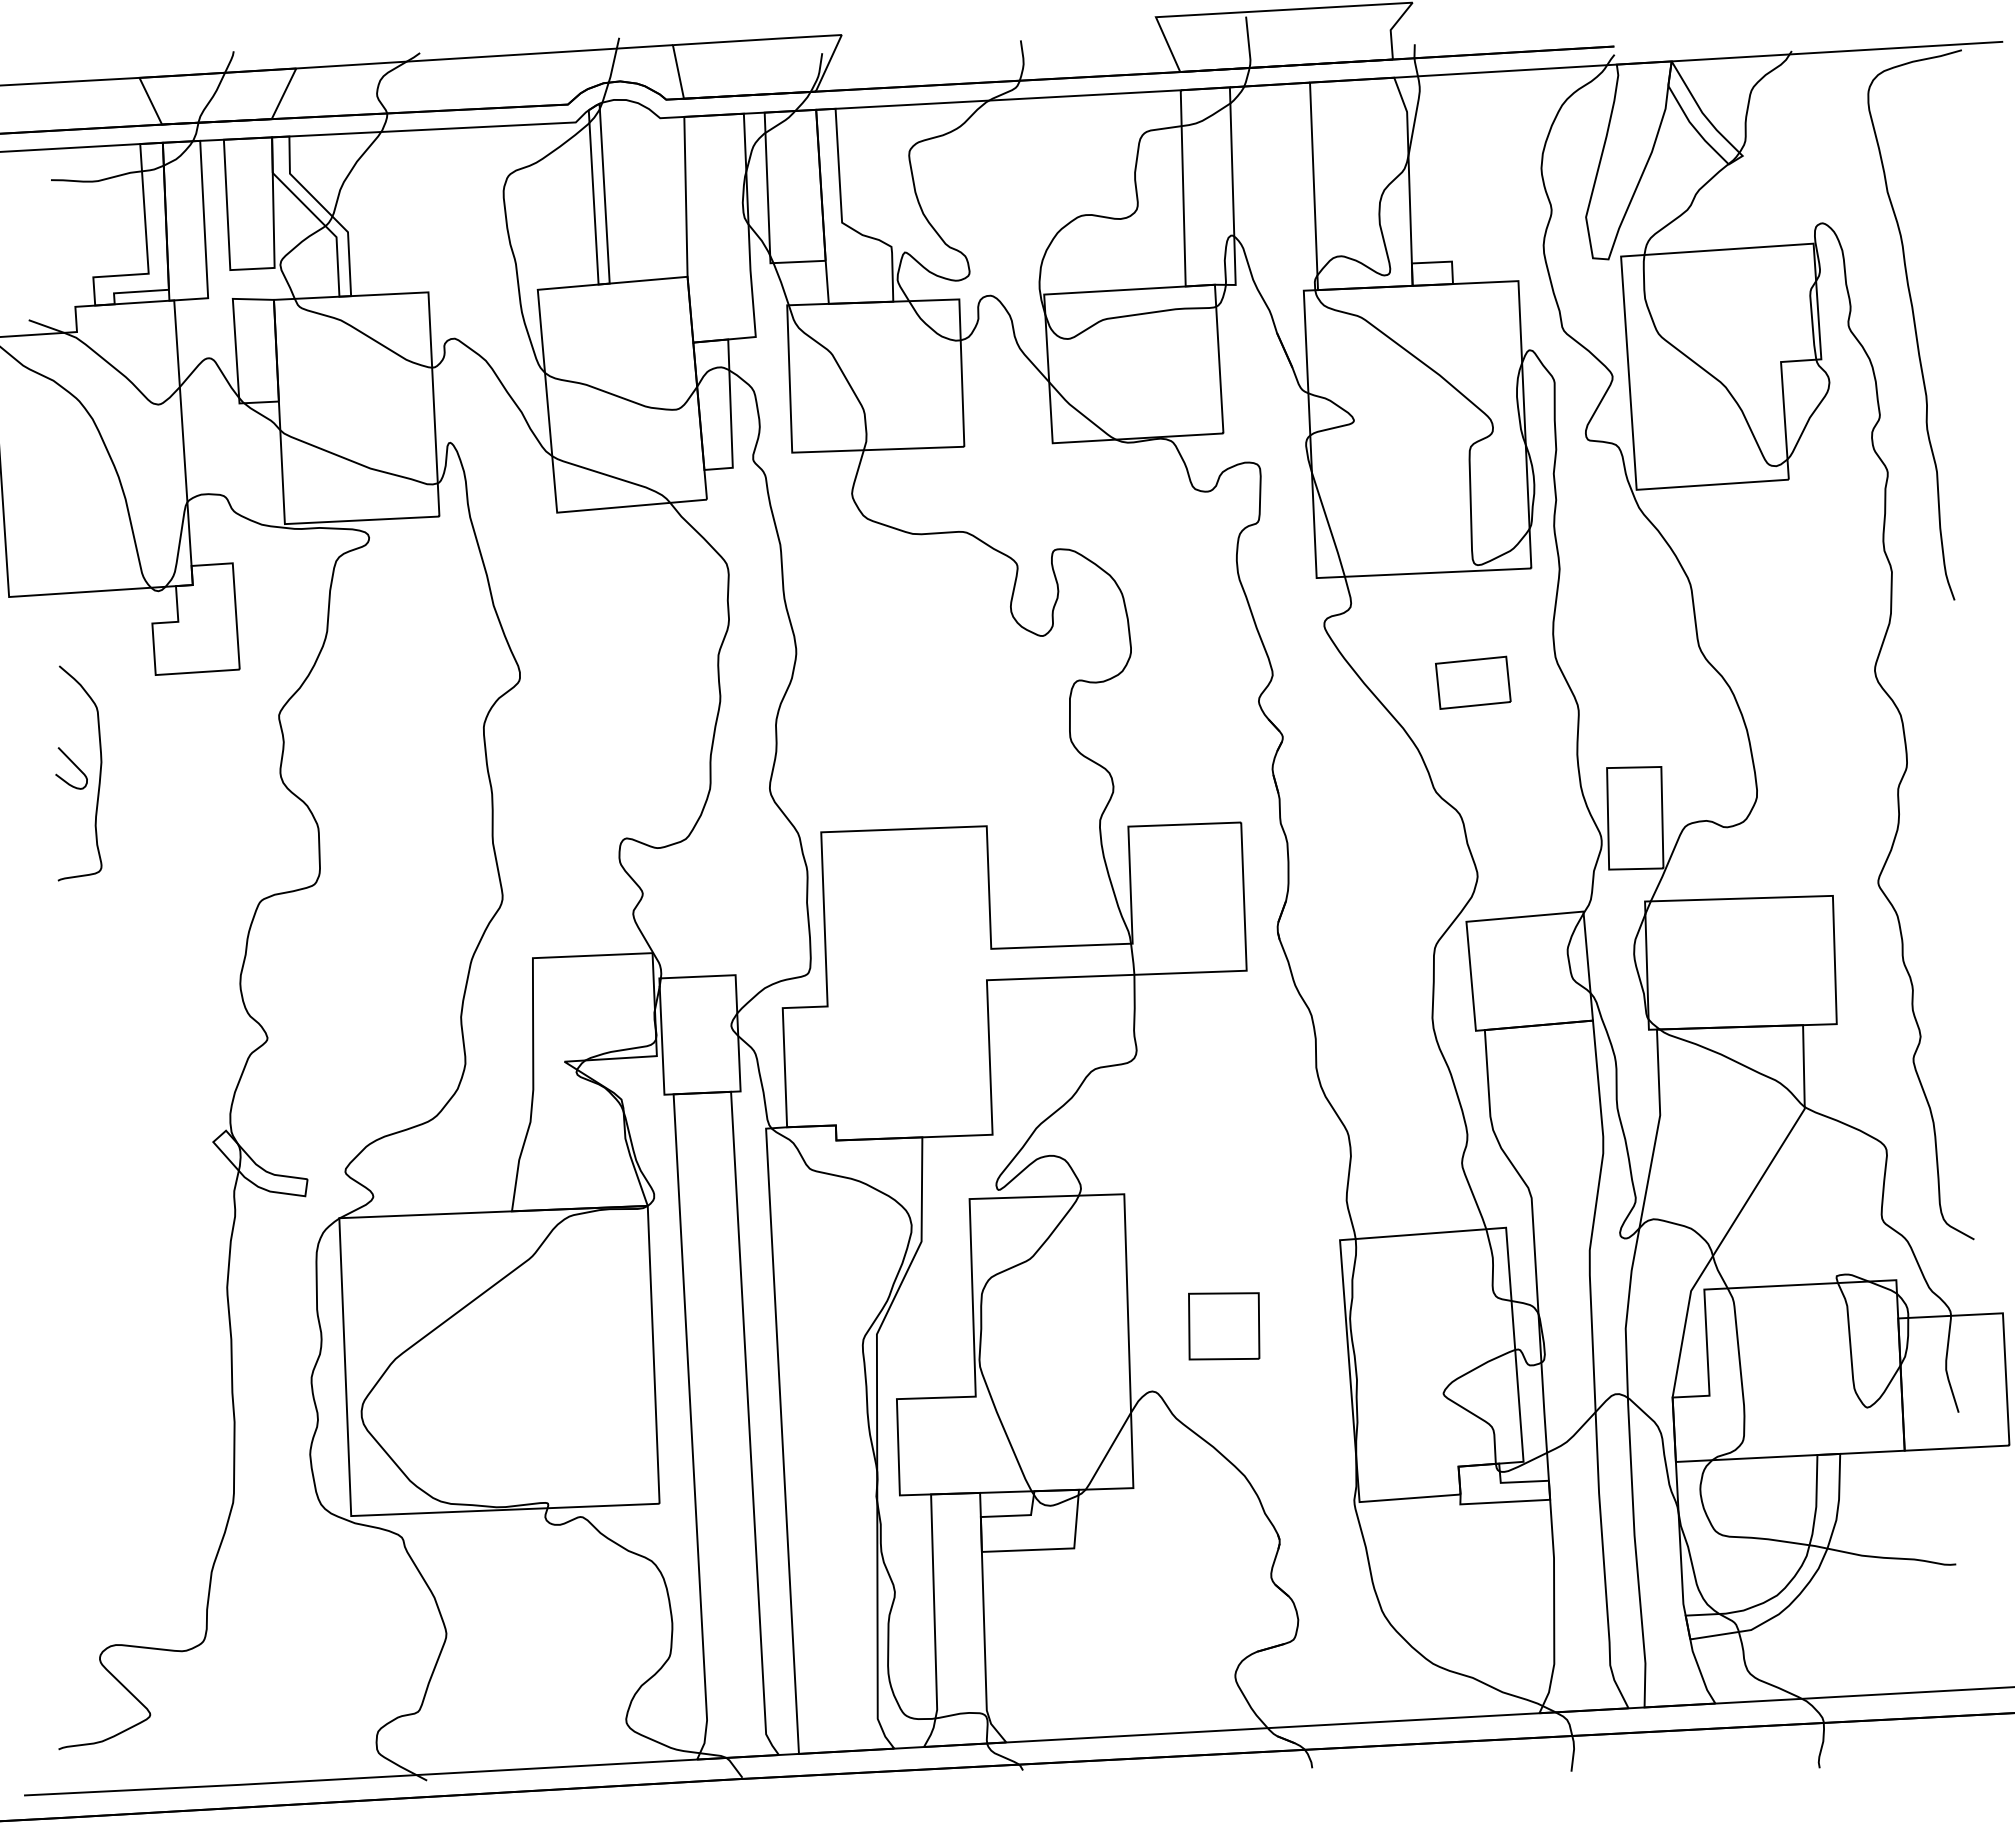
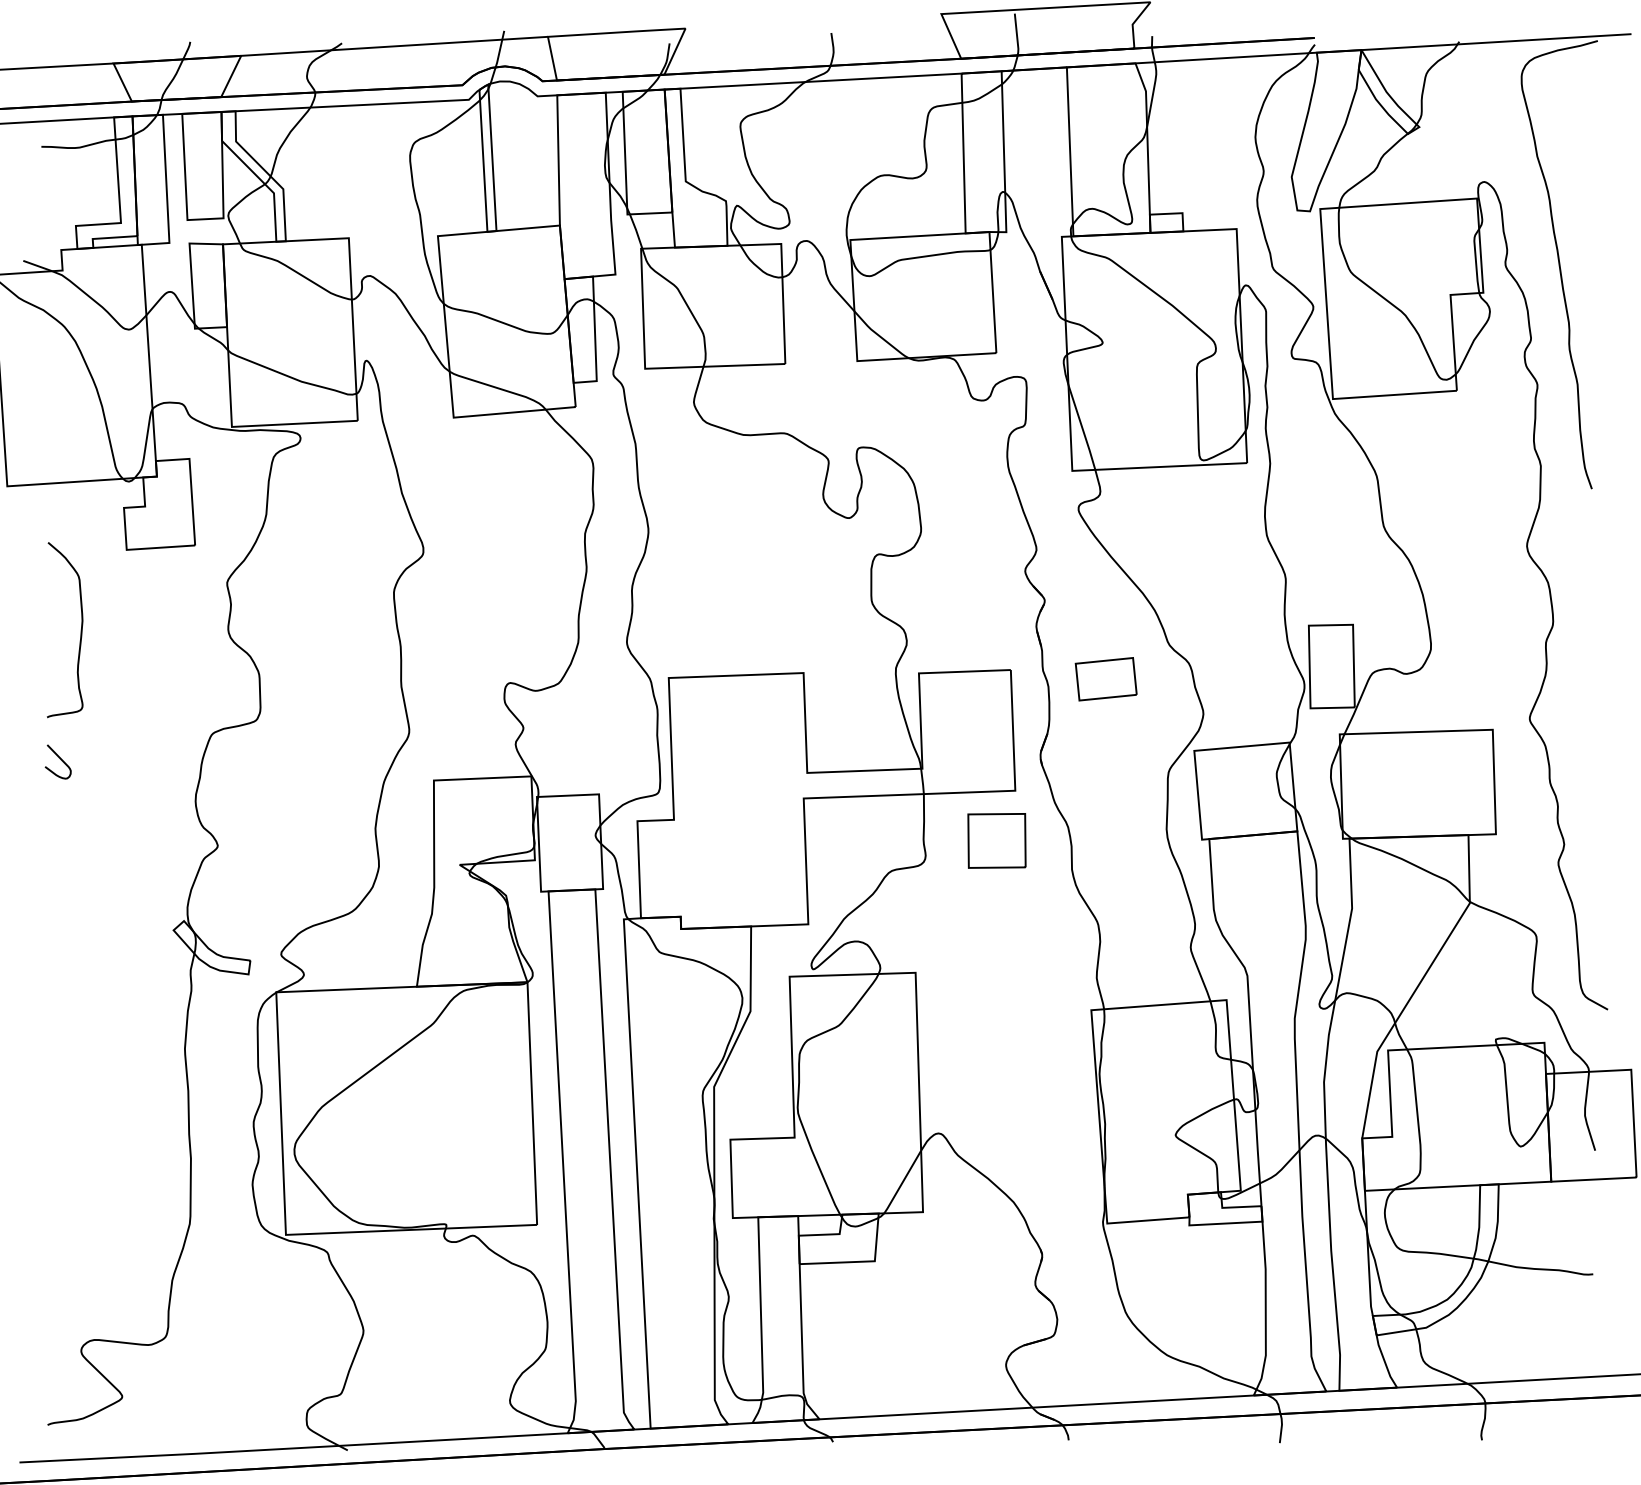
part: (1473, 682) -> (1106, 678), moved
curve: (74, 765) -> (60, 759), moved
part: (1224, 1326) -> (997, 841), moved

